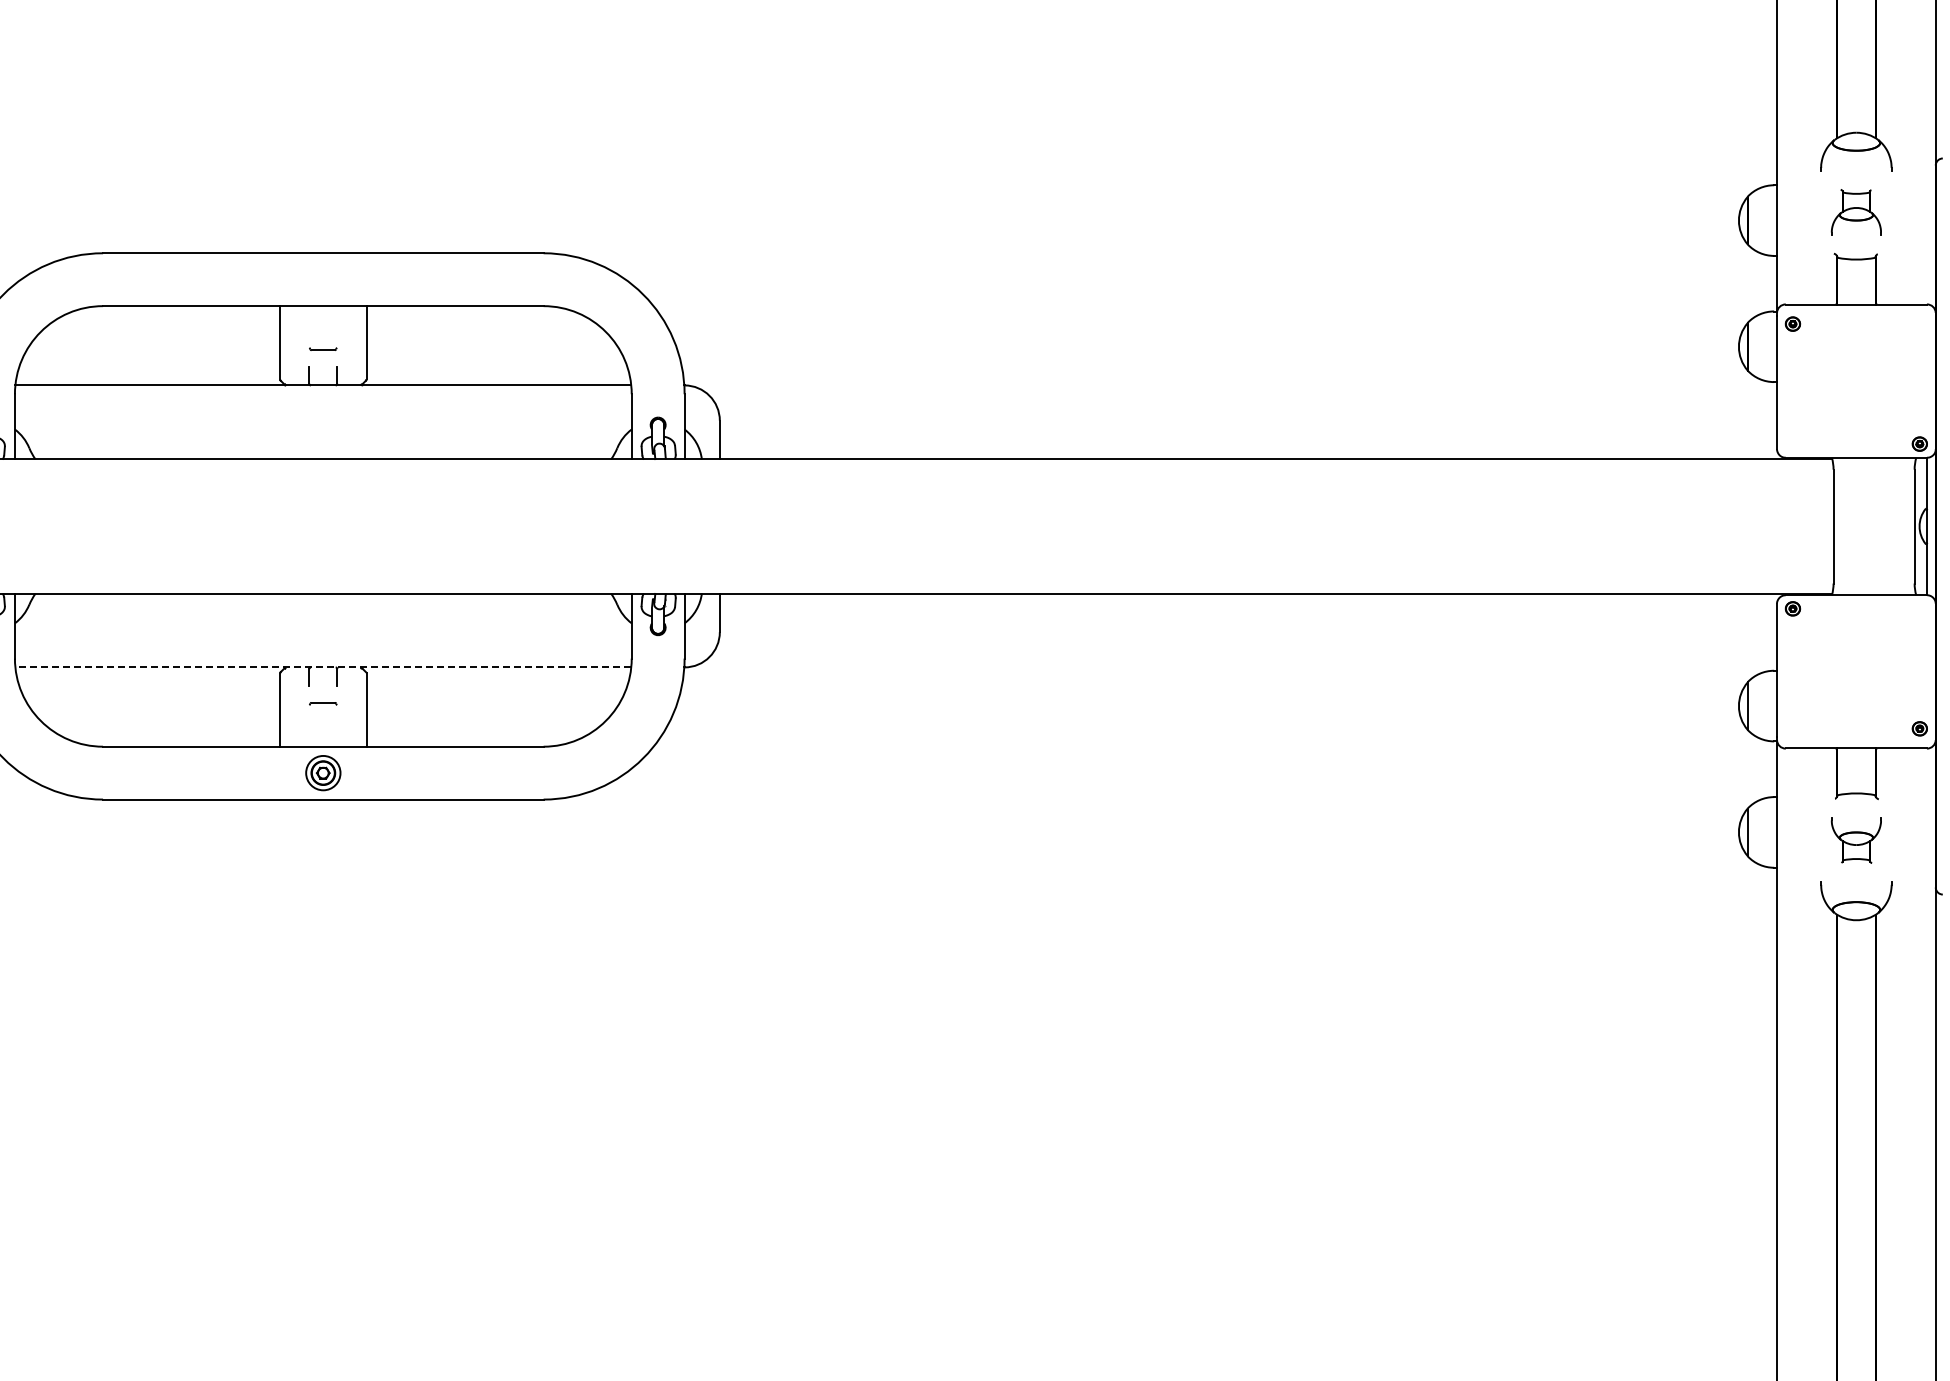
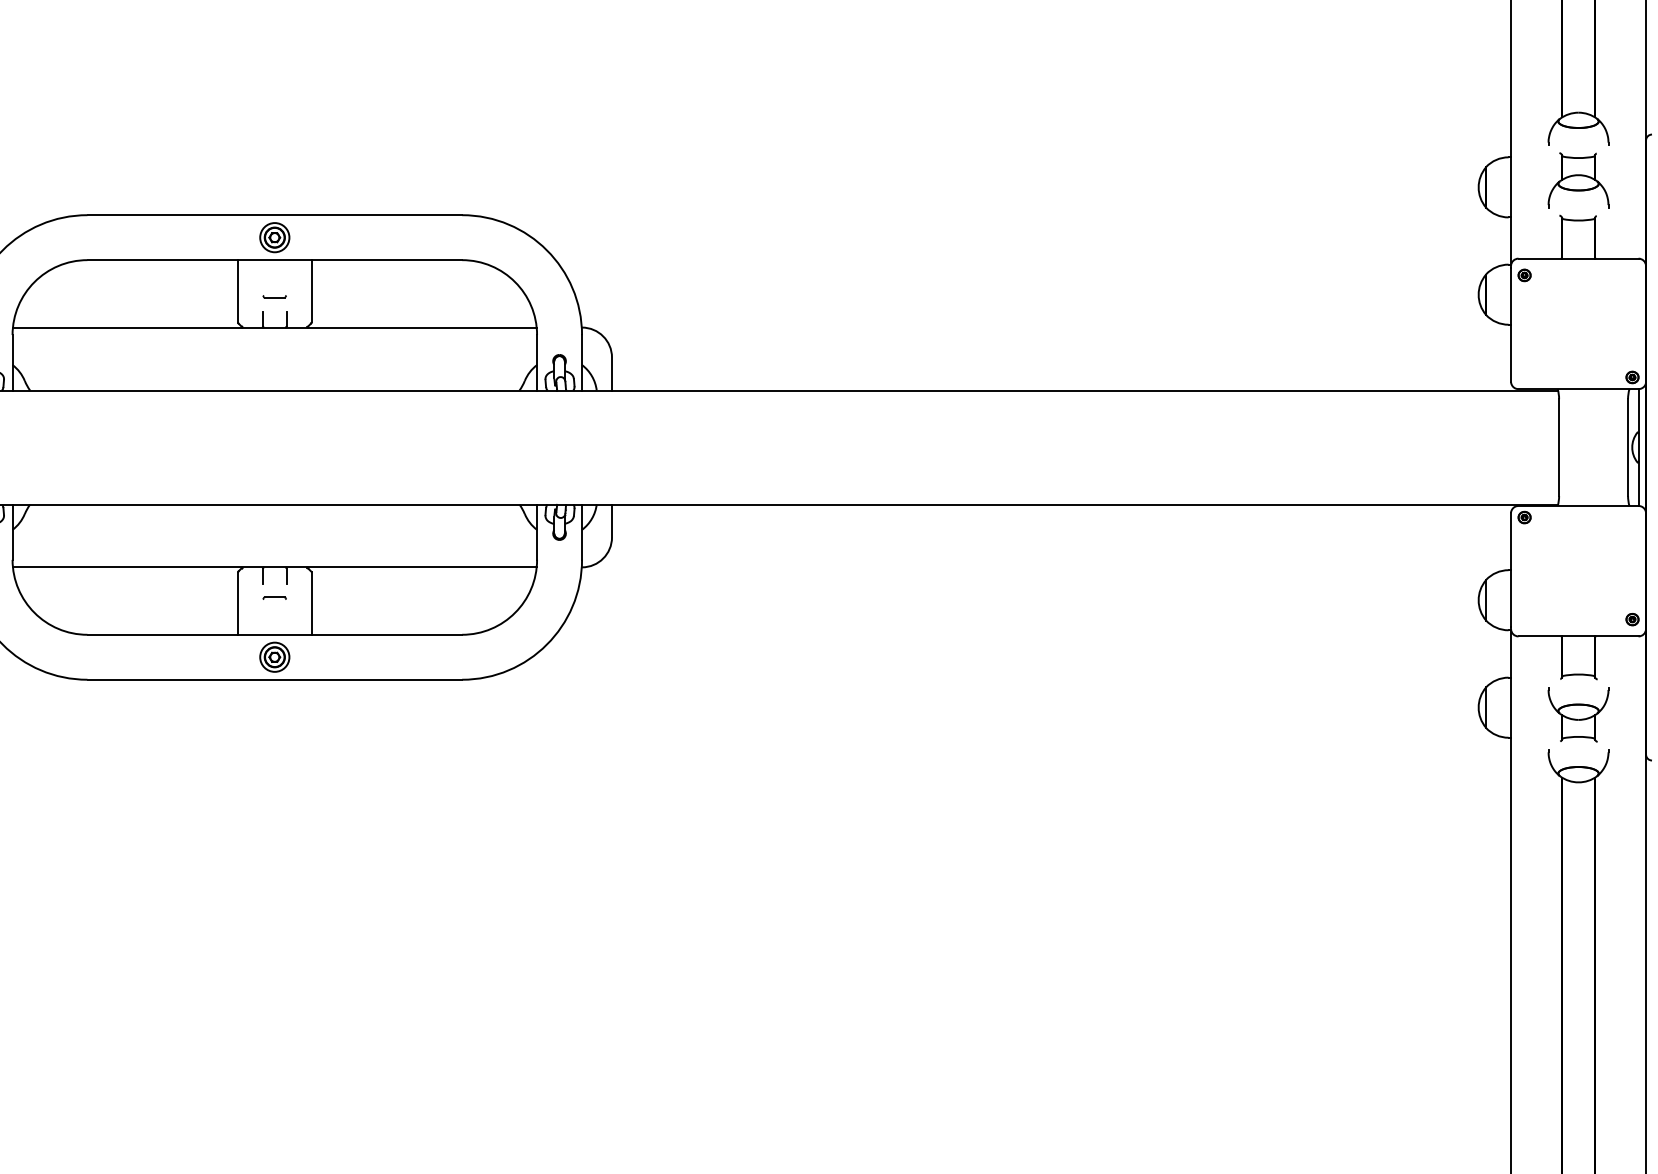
part: (1856, 211) -> (1578, 179), size x1.43
part: (323, 279) -> (274, 237), added
line: (323, 667) -> (274, 567), dashed -> solid
part: (1856, 840) -> (1578, 714), size x1.43

